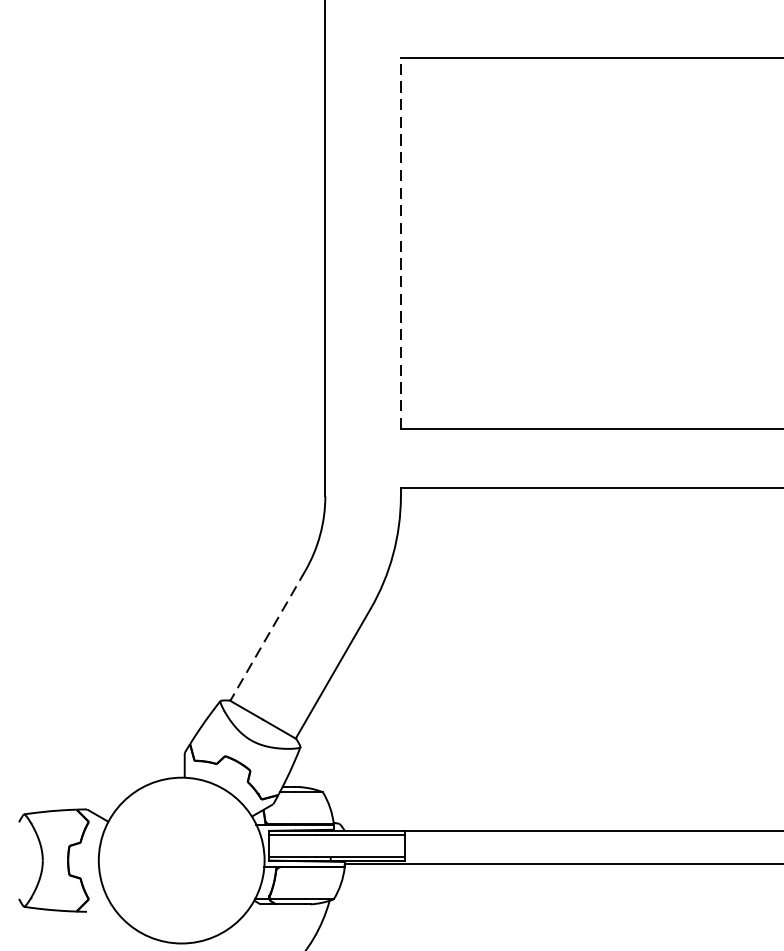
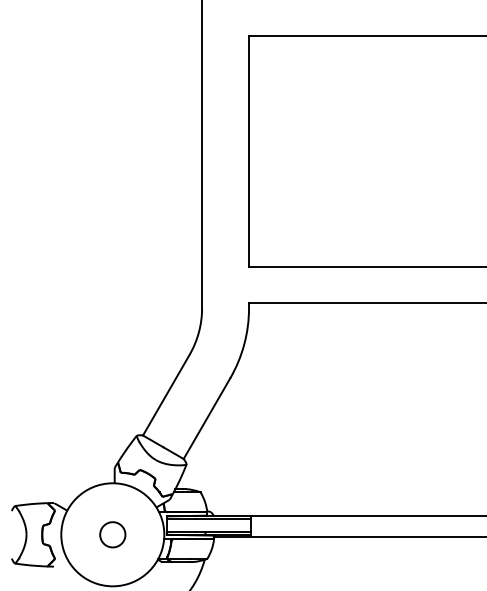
line: (401, 242) -> (249, 150), dashed -> solid
line: (268, 636) -> (166, 395), dashed -> solid
circle: (181, 860) -> (112, 534), added

